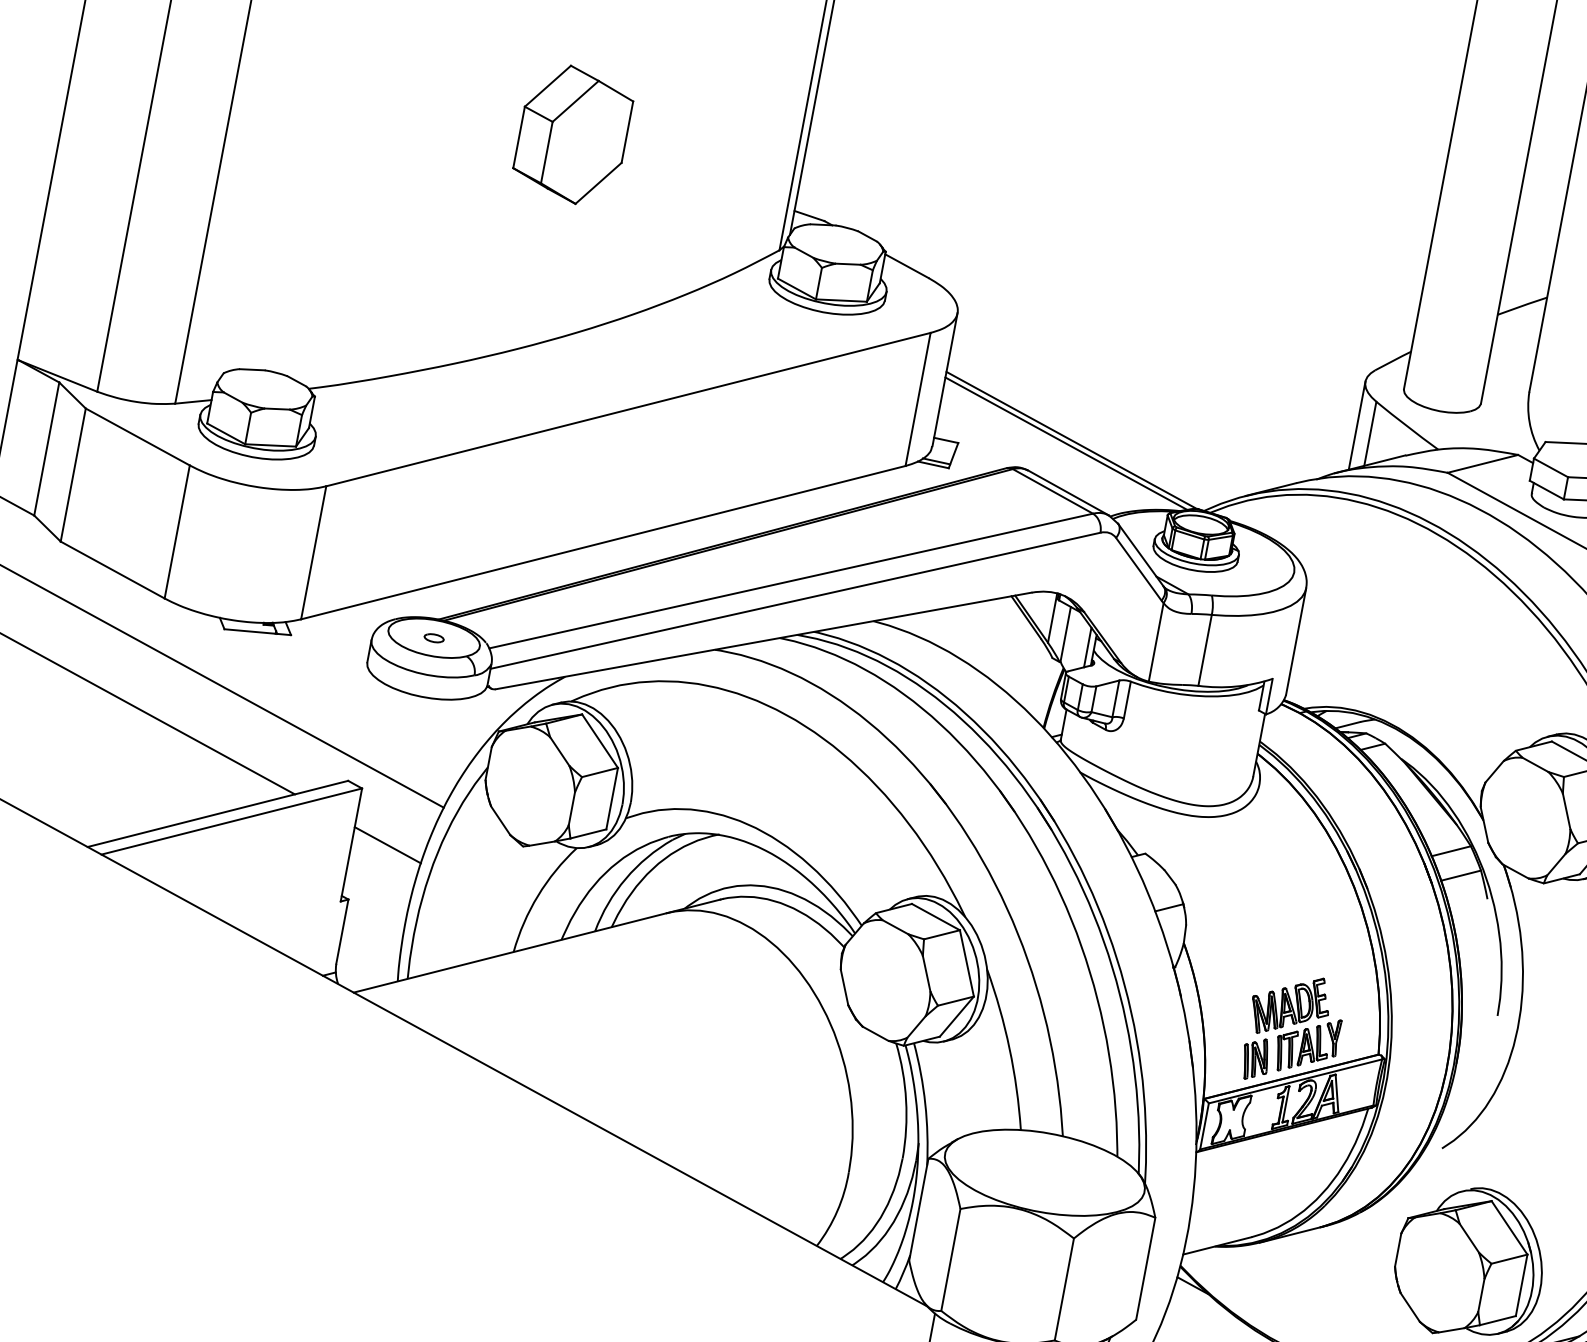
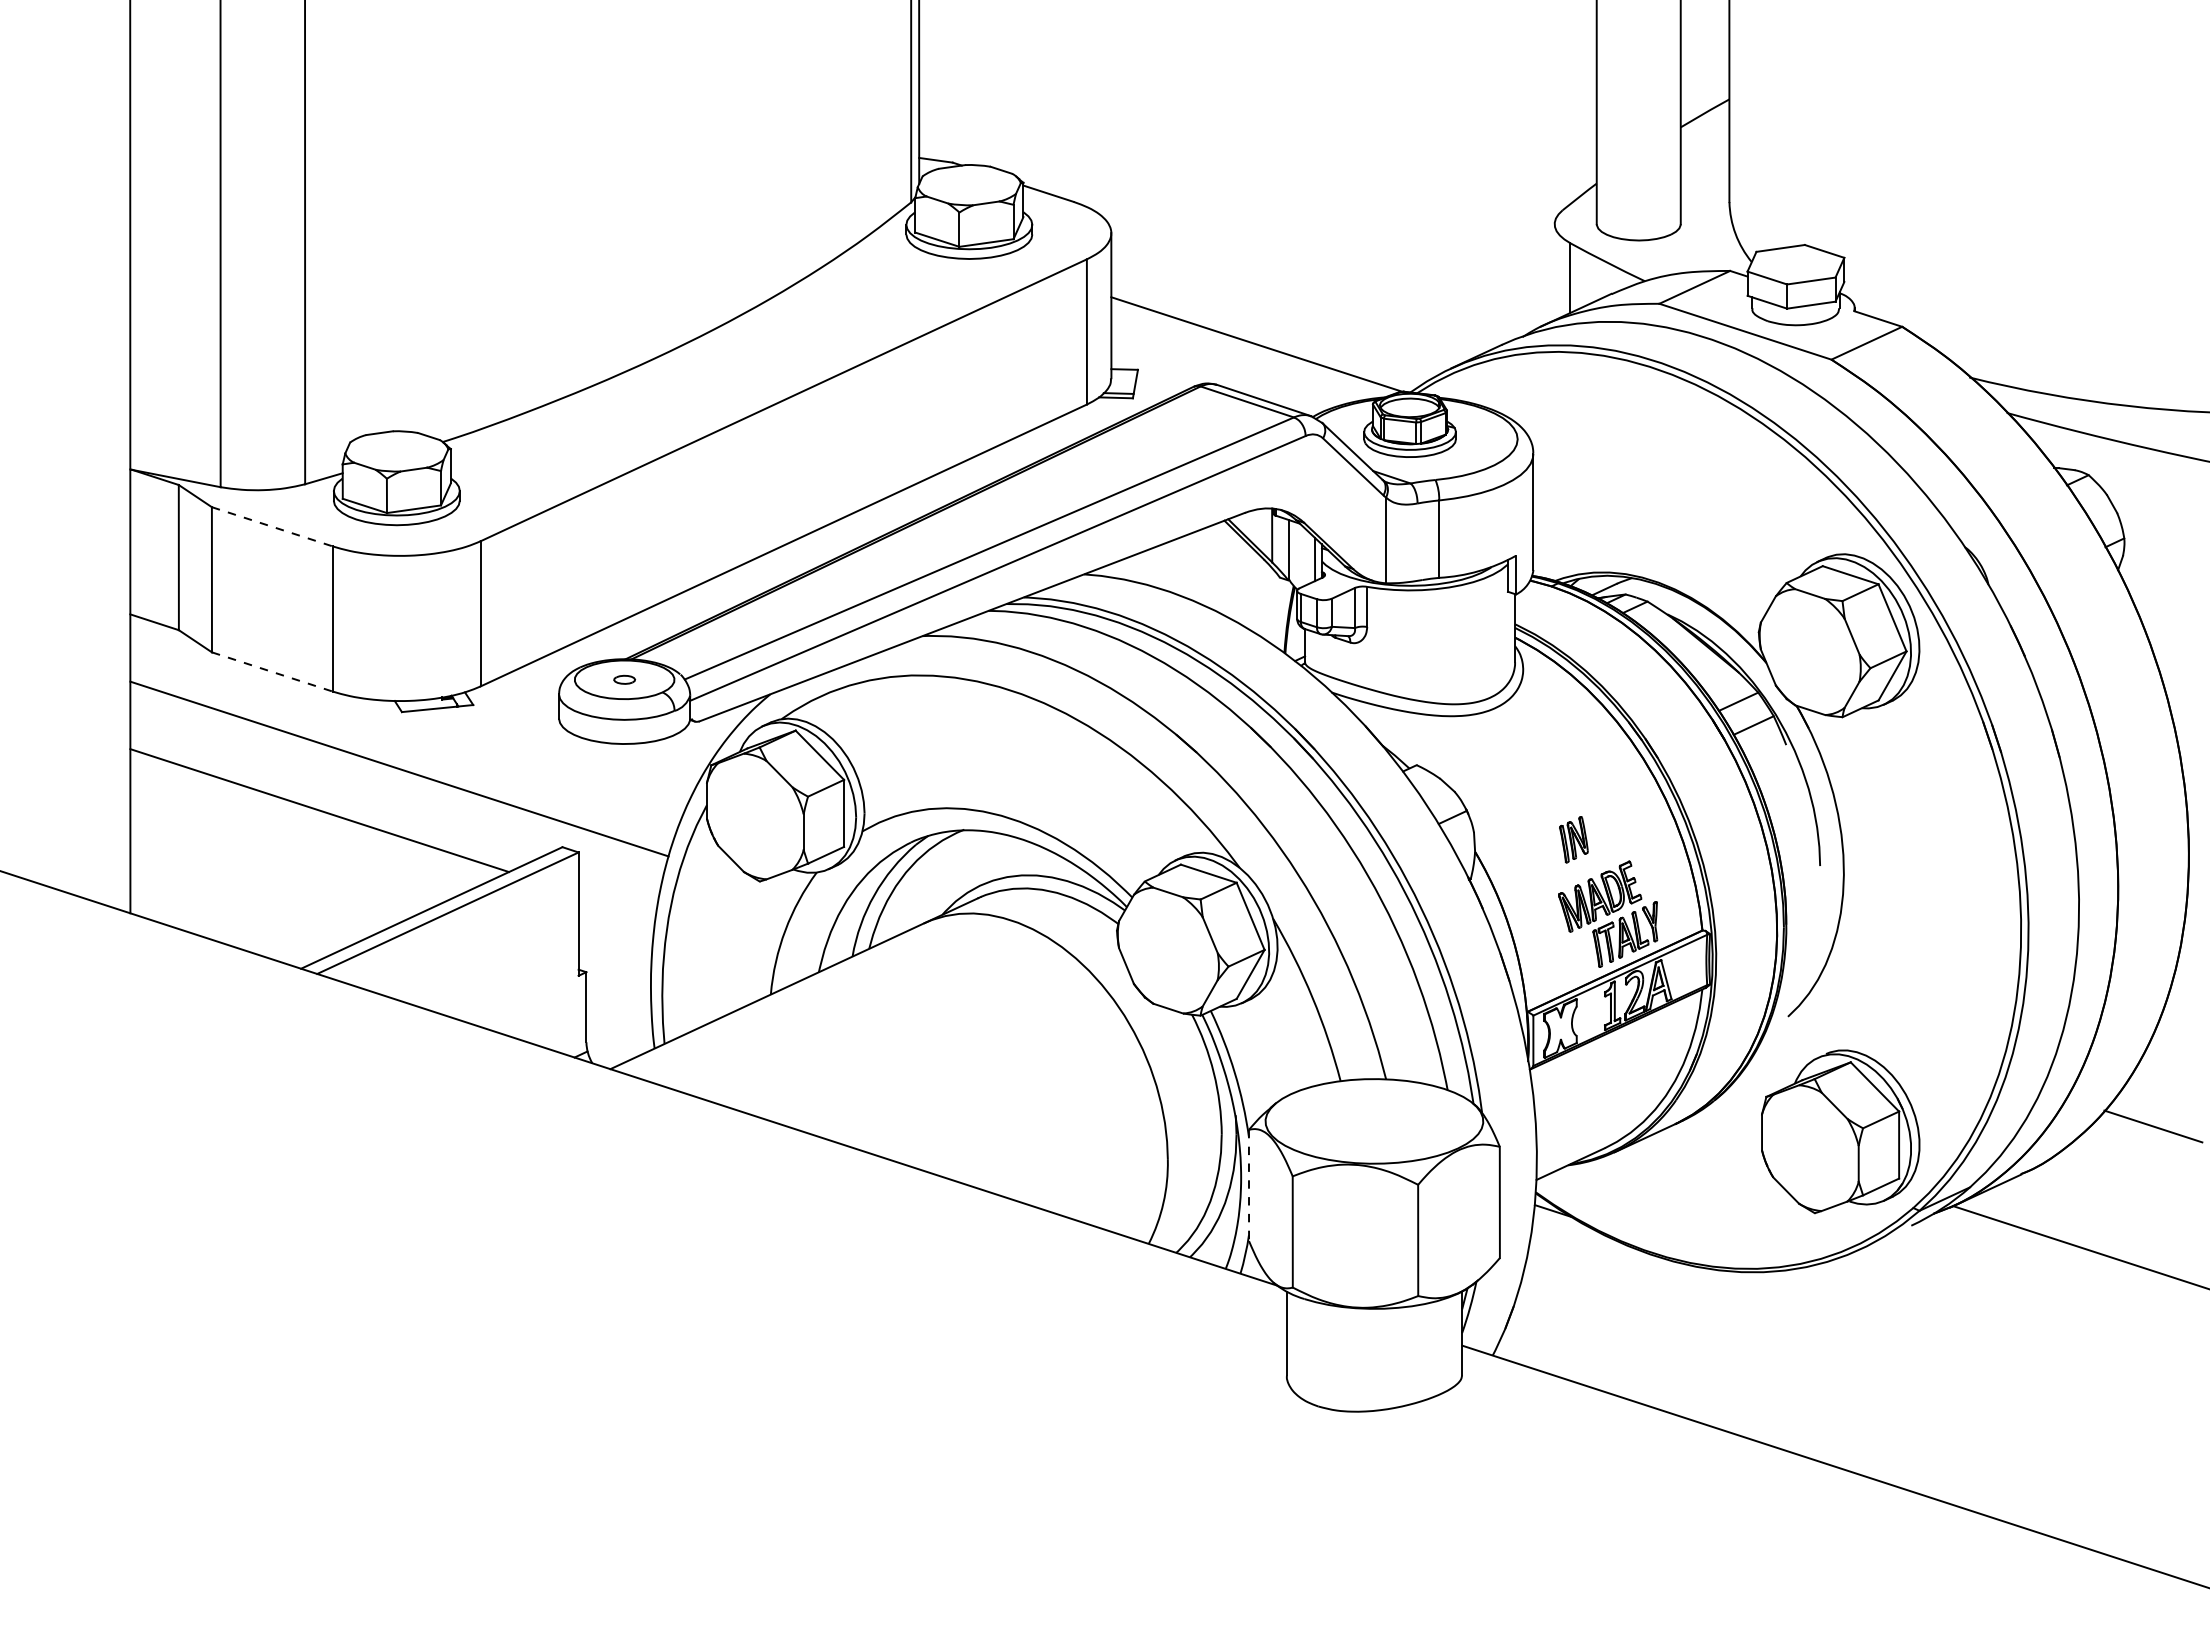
part: (572, 134) -> (670, 121), removed
line: (1356, 425) -> (1554, 272), removed
line: (137, 436) -> (272, 526), solid -> dashed
line: (1066, 443) -> (1251, 348), removed
line: (112, 569) -> (272, 671), solid -> dashed
line: (387, 844) -> (616, 906), removed
part: (1255, 1058) -> (1573, 839), moved
line: (918, 1209) -> (1248, 1185), solid -> dashed

